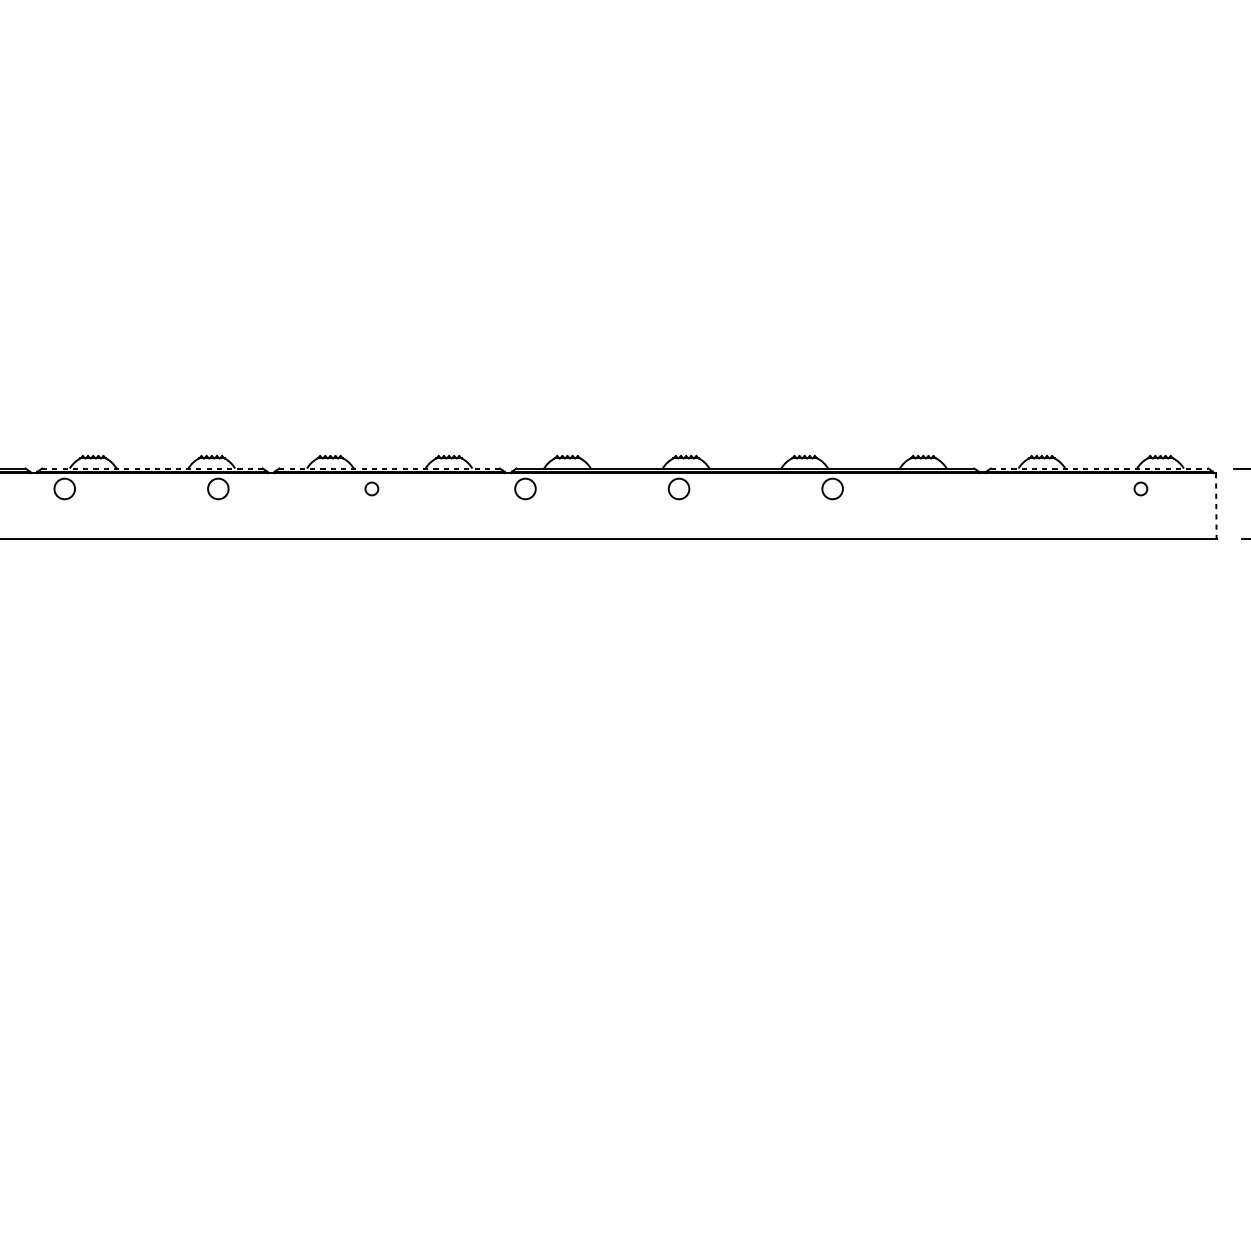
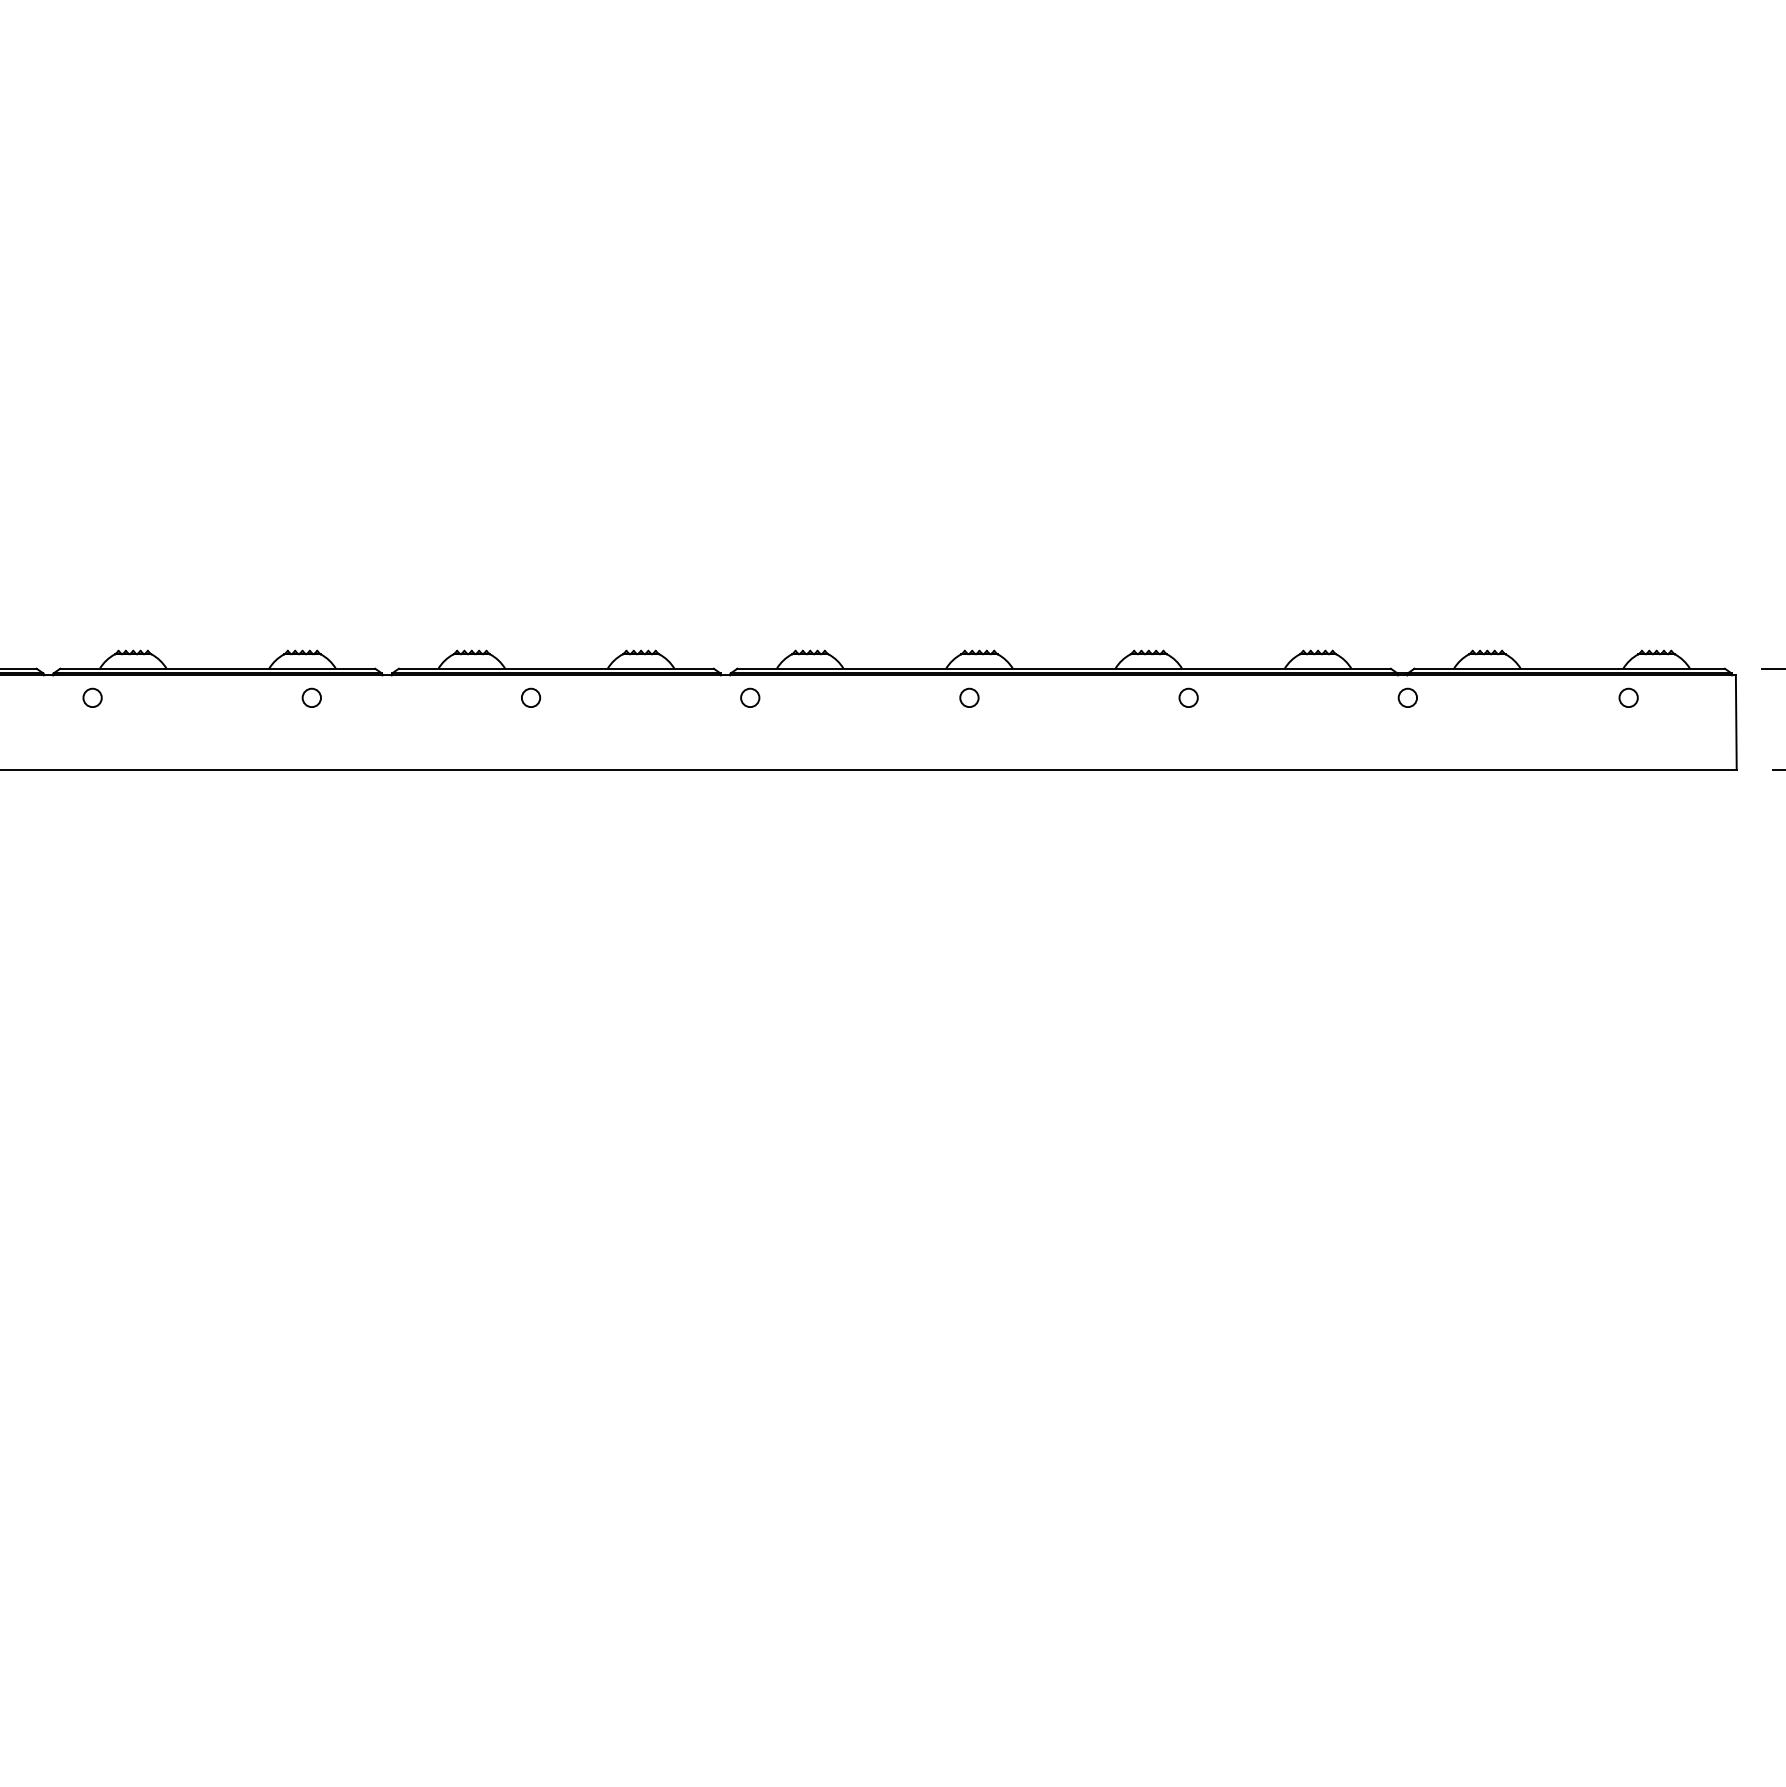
line: (152, 468) -> (217, 668), dashed -> solid
line: (389, 468) -> (556, 668), dashed -> solid
line: (1100, 468) -> (1570, 668), dashed -> solid
circle: (64, 488) -> (92, 697), size x0.62
circle: (218, 488) -> (311, 697), size x0.62
circle: (525, 488) -> (750, 697), size x0.62
circle: (679, 488) -> (969, 697), size x0.62
circle: (832, 488) -> (1188, 697), size x0.62
circle: (985, 488) -> (1407, 697), added
line: (1216, 506) -> (1736, 722), dashed -> solid

